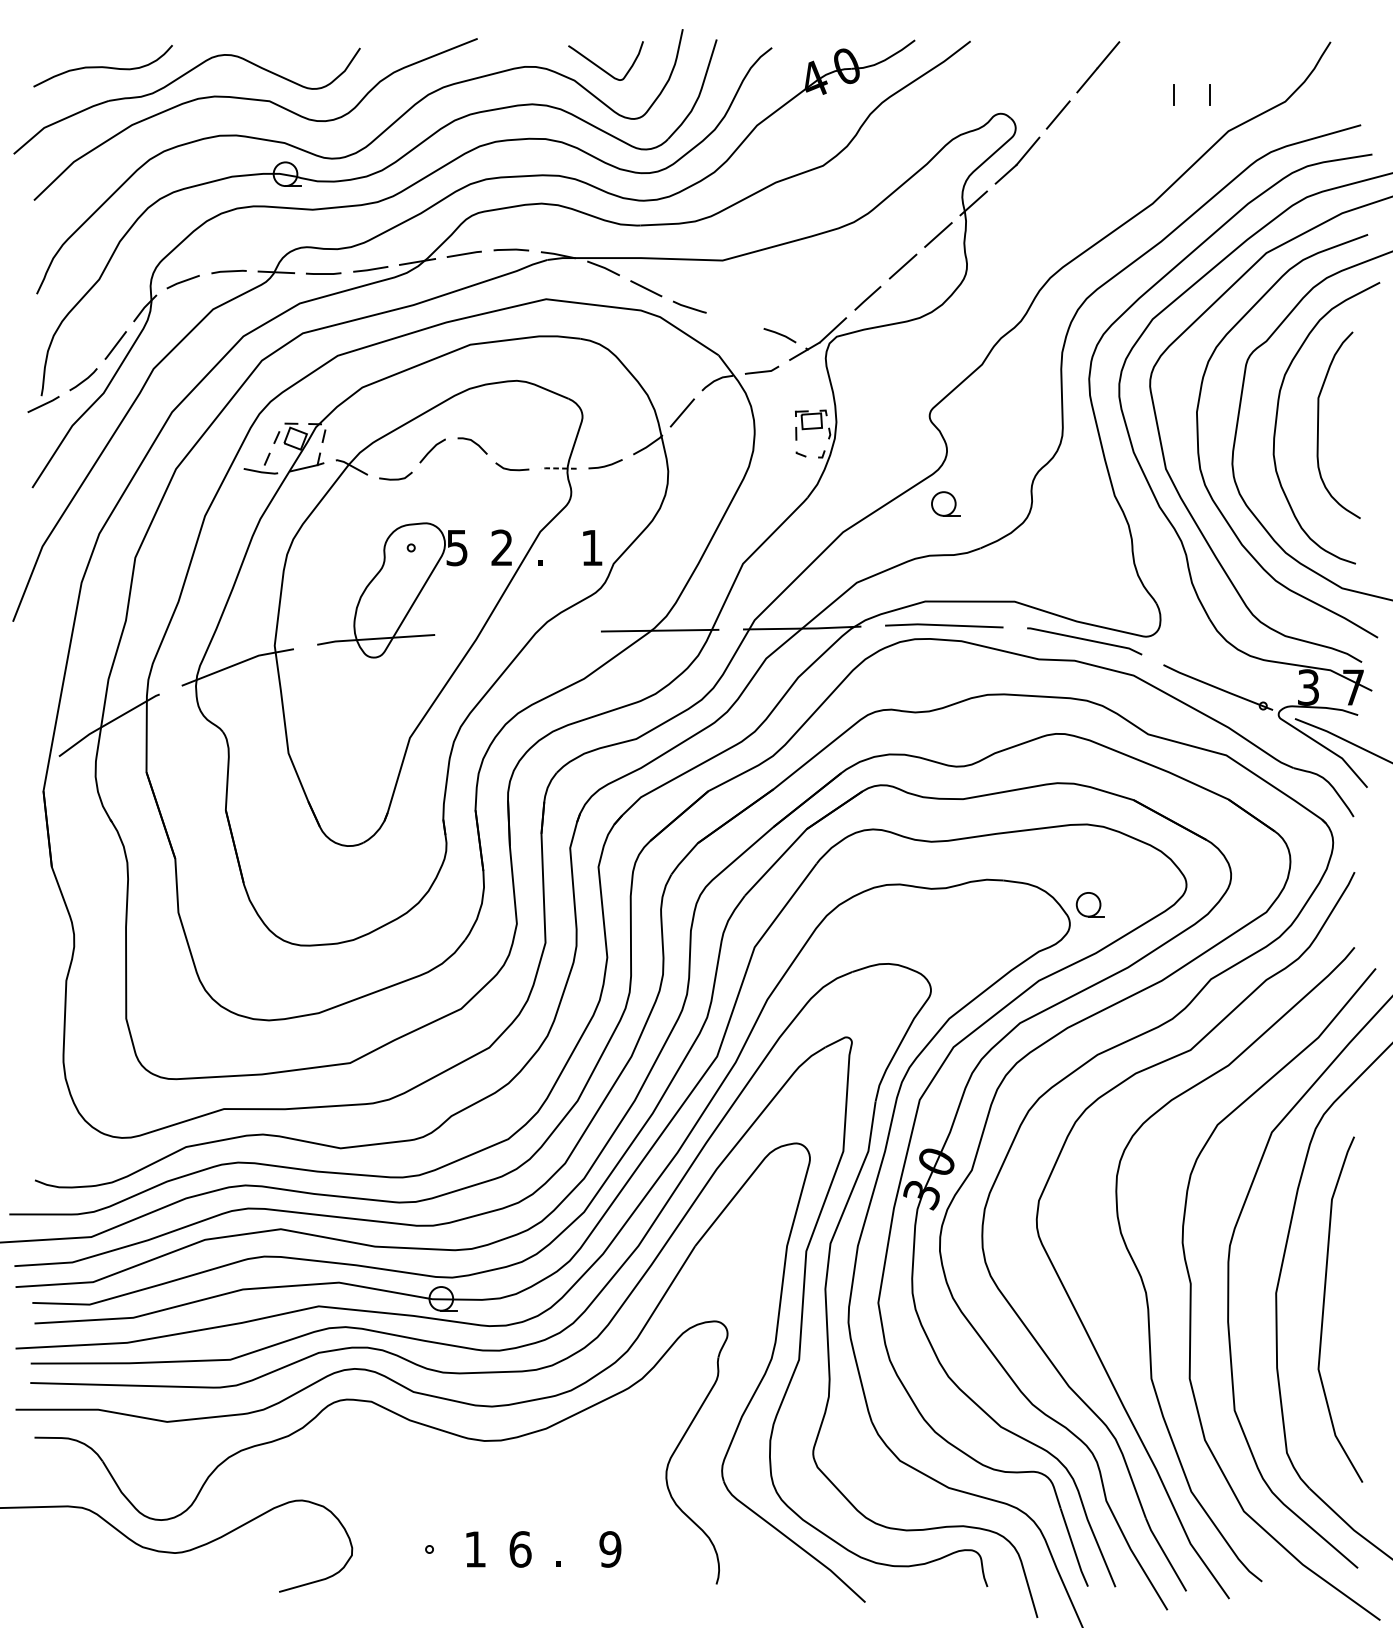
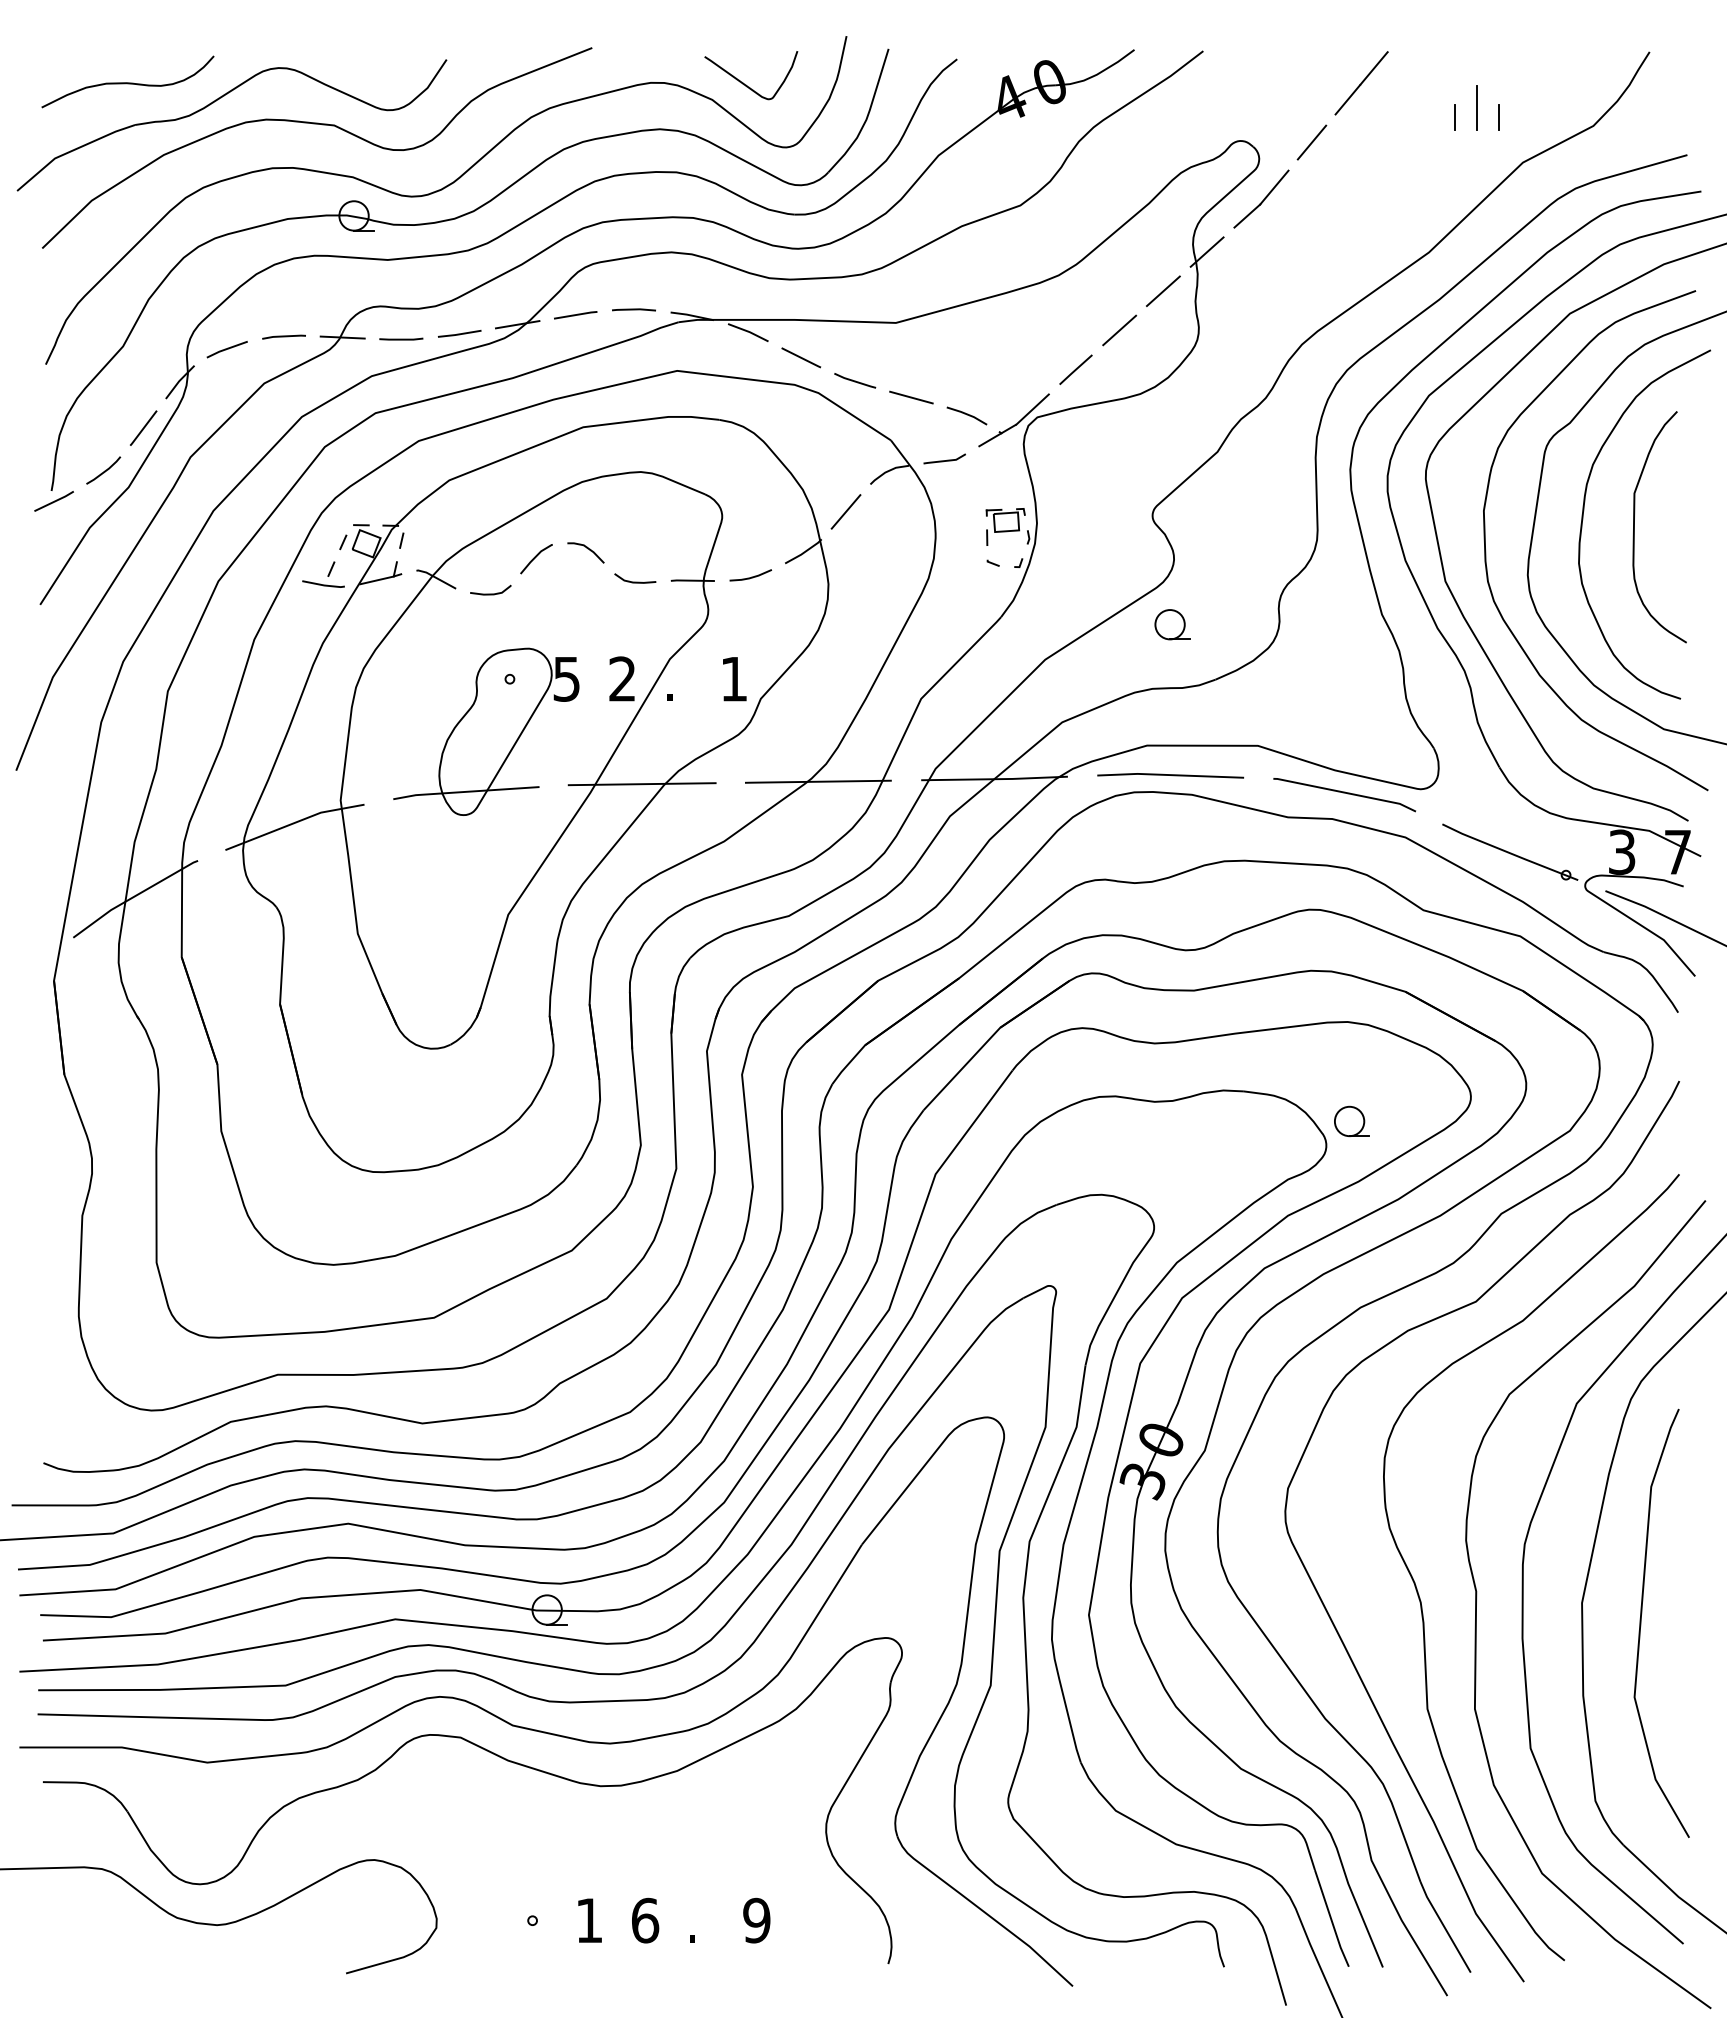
line: (1191, 86) -> (1477, 107), added
line: (735, 320) -> (911, 397), added
line: (558, 468) -> (692, 580), dashed -> solid
line: (517, 632) -> (641, 784), added

